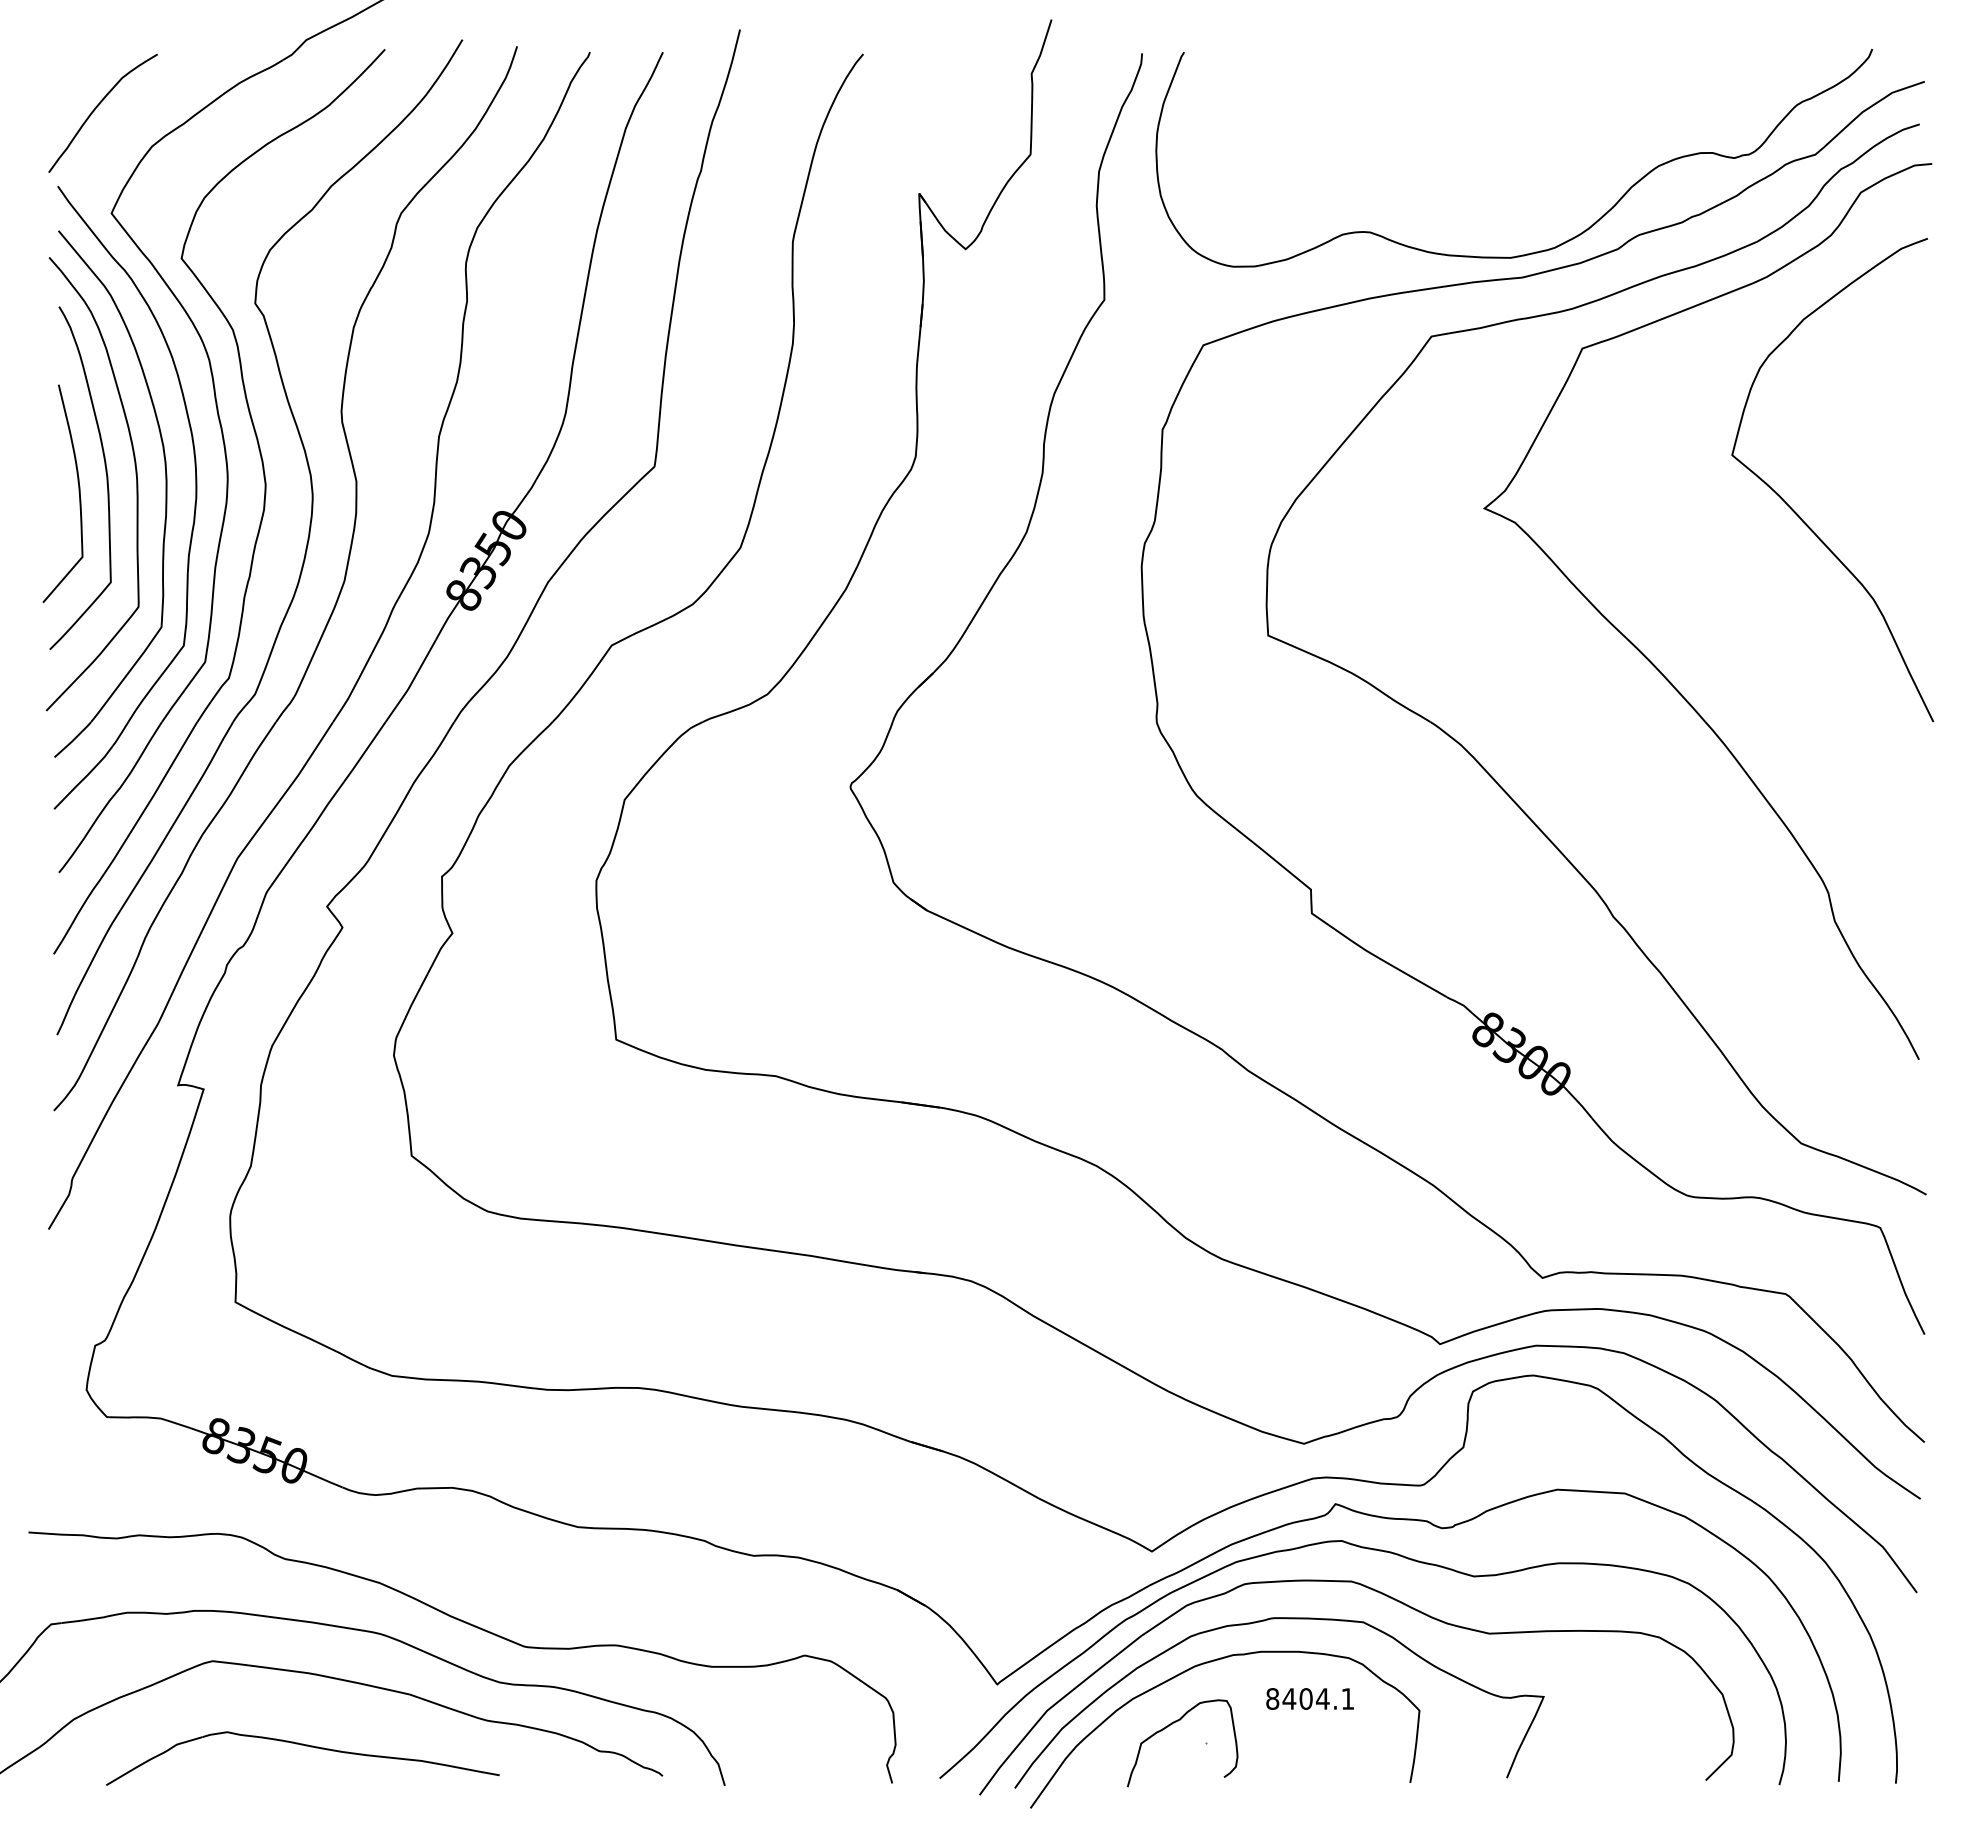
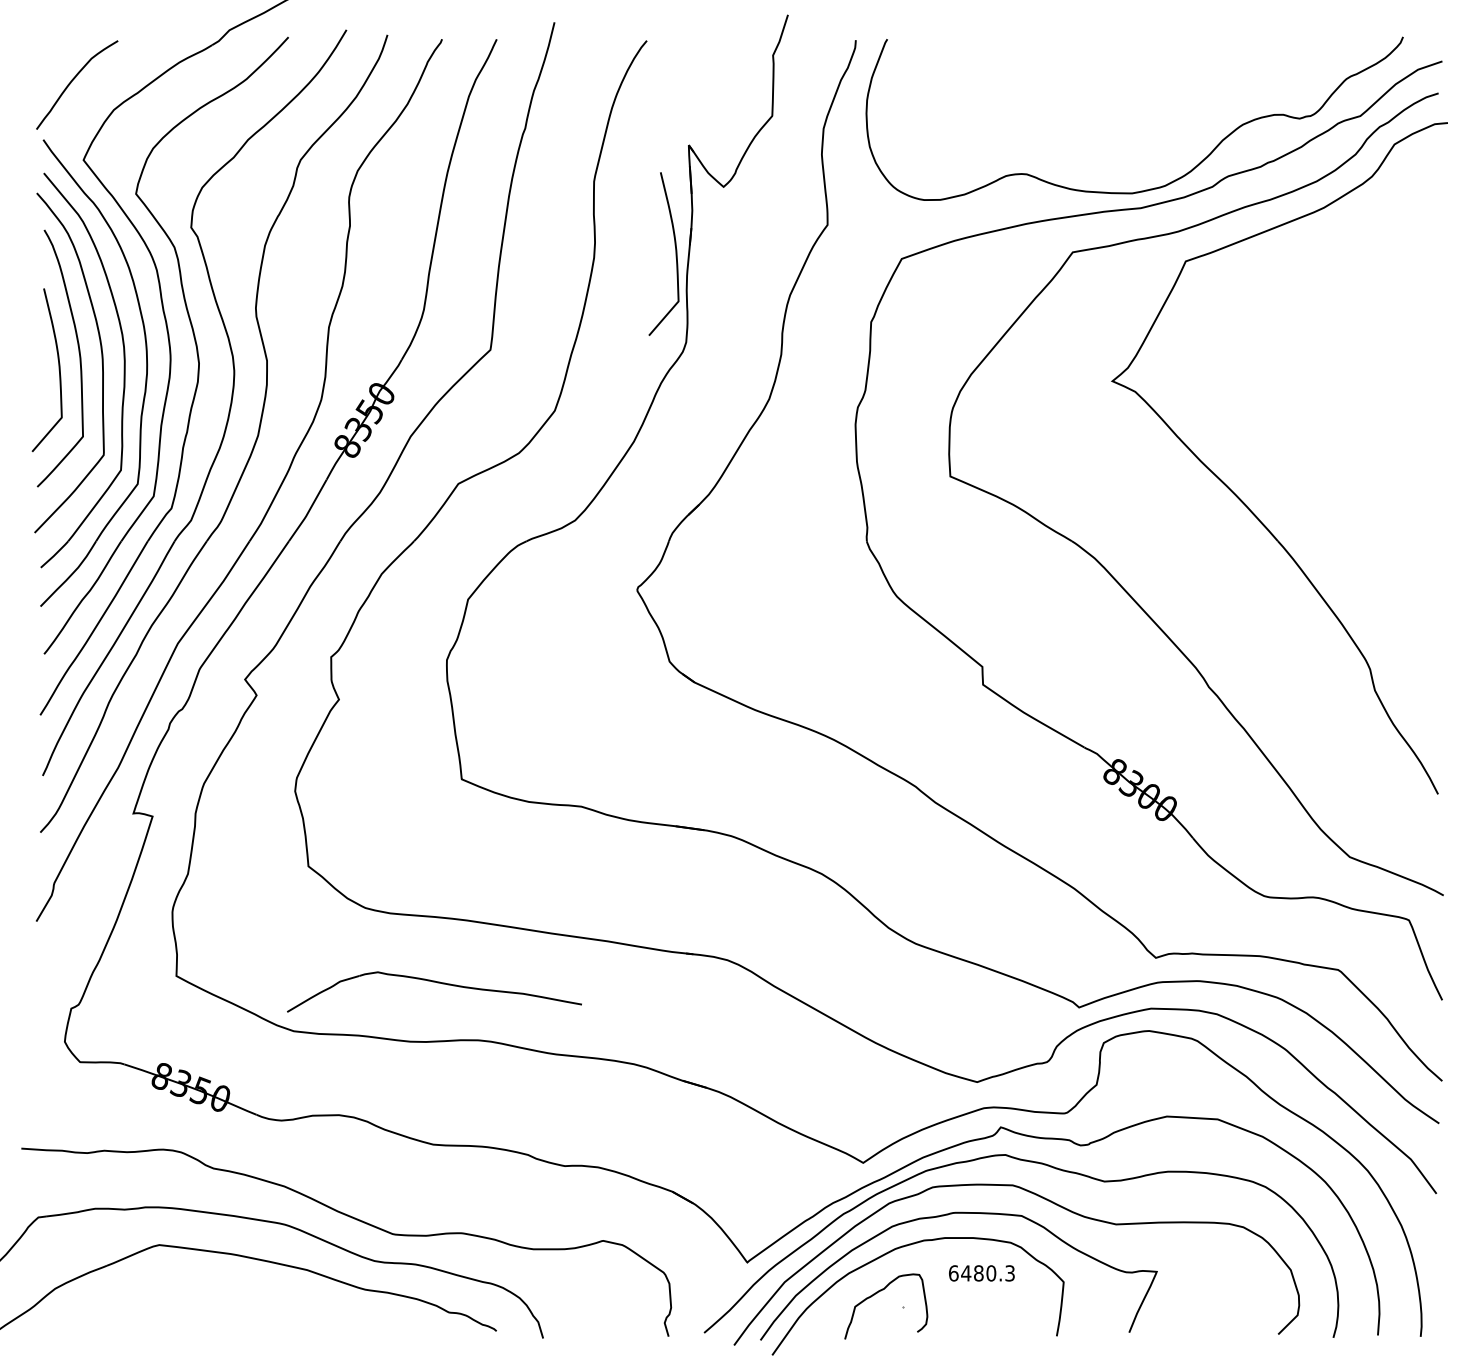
curve: (901, 338) -> (675, 253), added
curve: (1798, 514) -> (1347, 385), removed
text: (1310, 1698) -> (982, 1273), 8404.1 -> 6480.3
part: (305, 1746) -> (436, 983), moved

